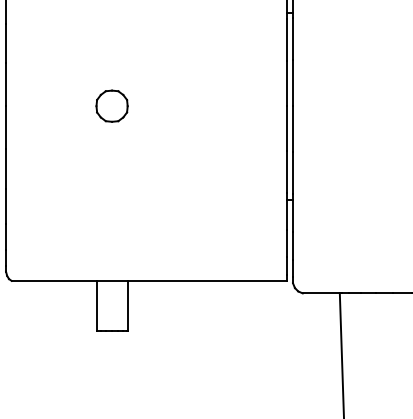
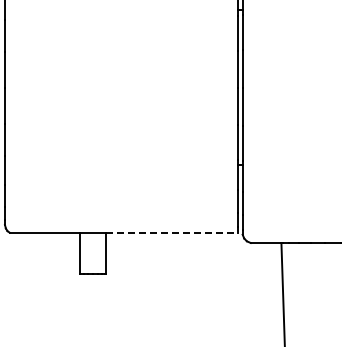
part: (111, 105) -> (92, 87), removed
line: (207, 280) -> (171, 232), solid -> dashed

